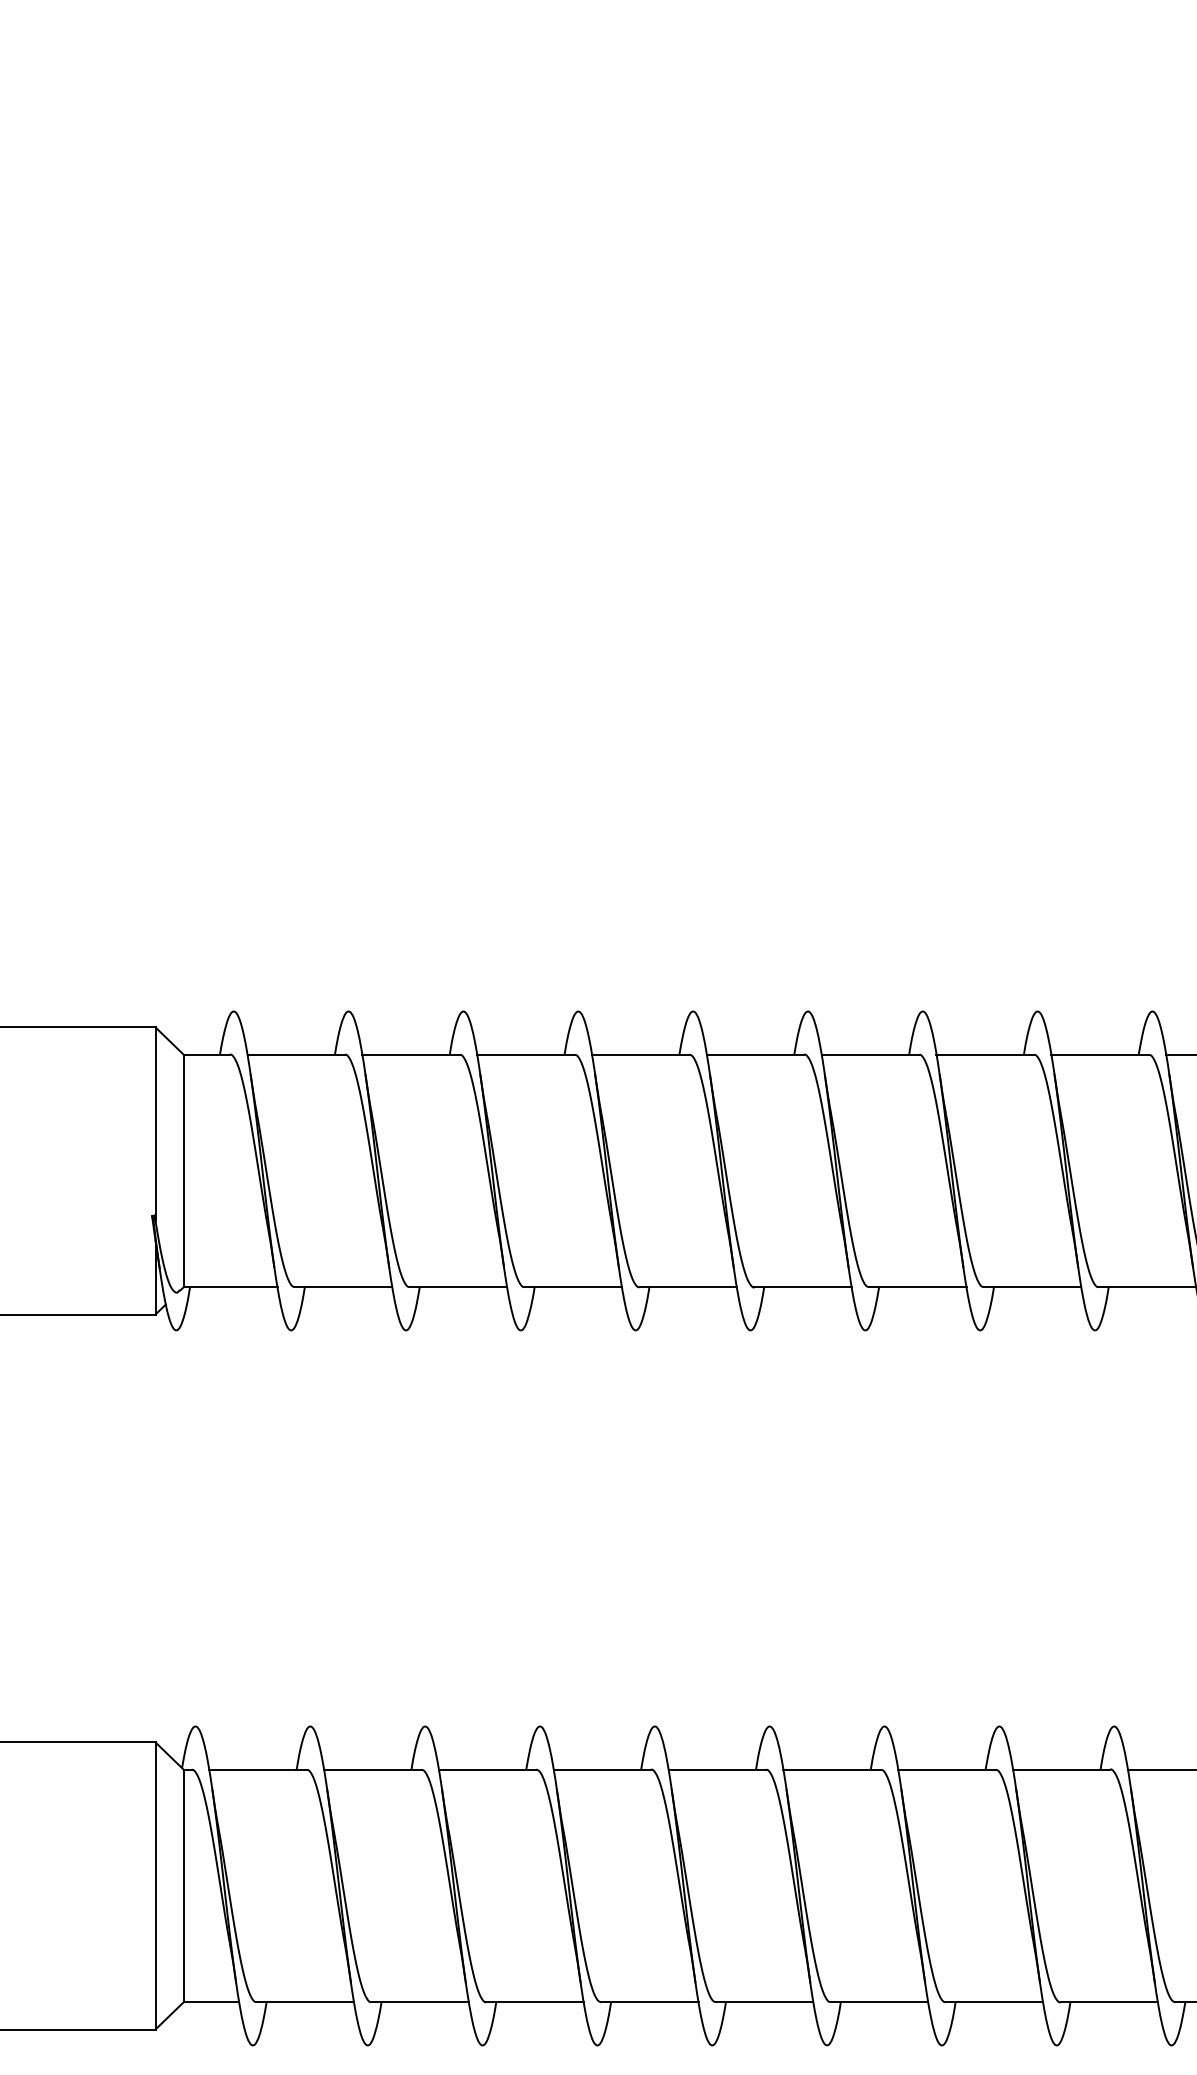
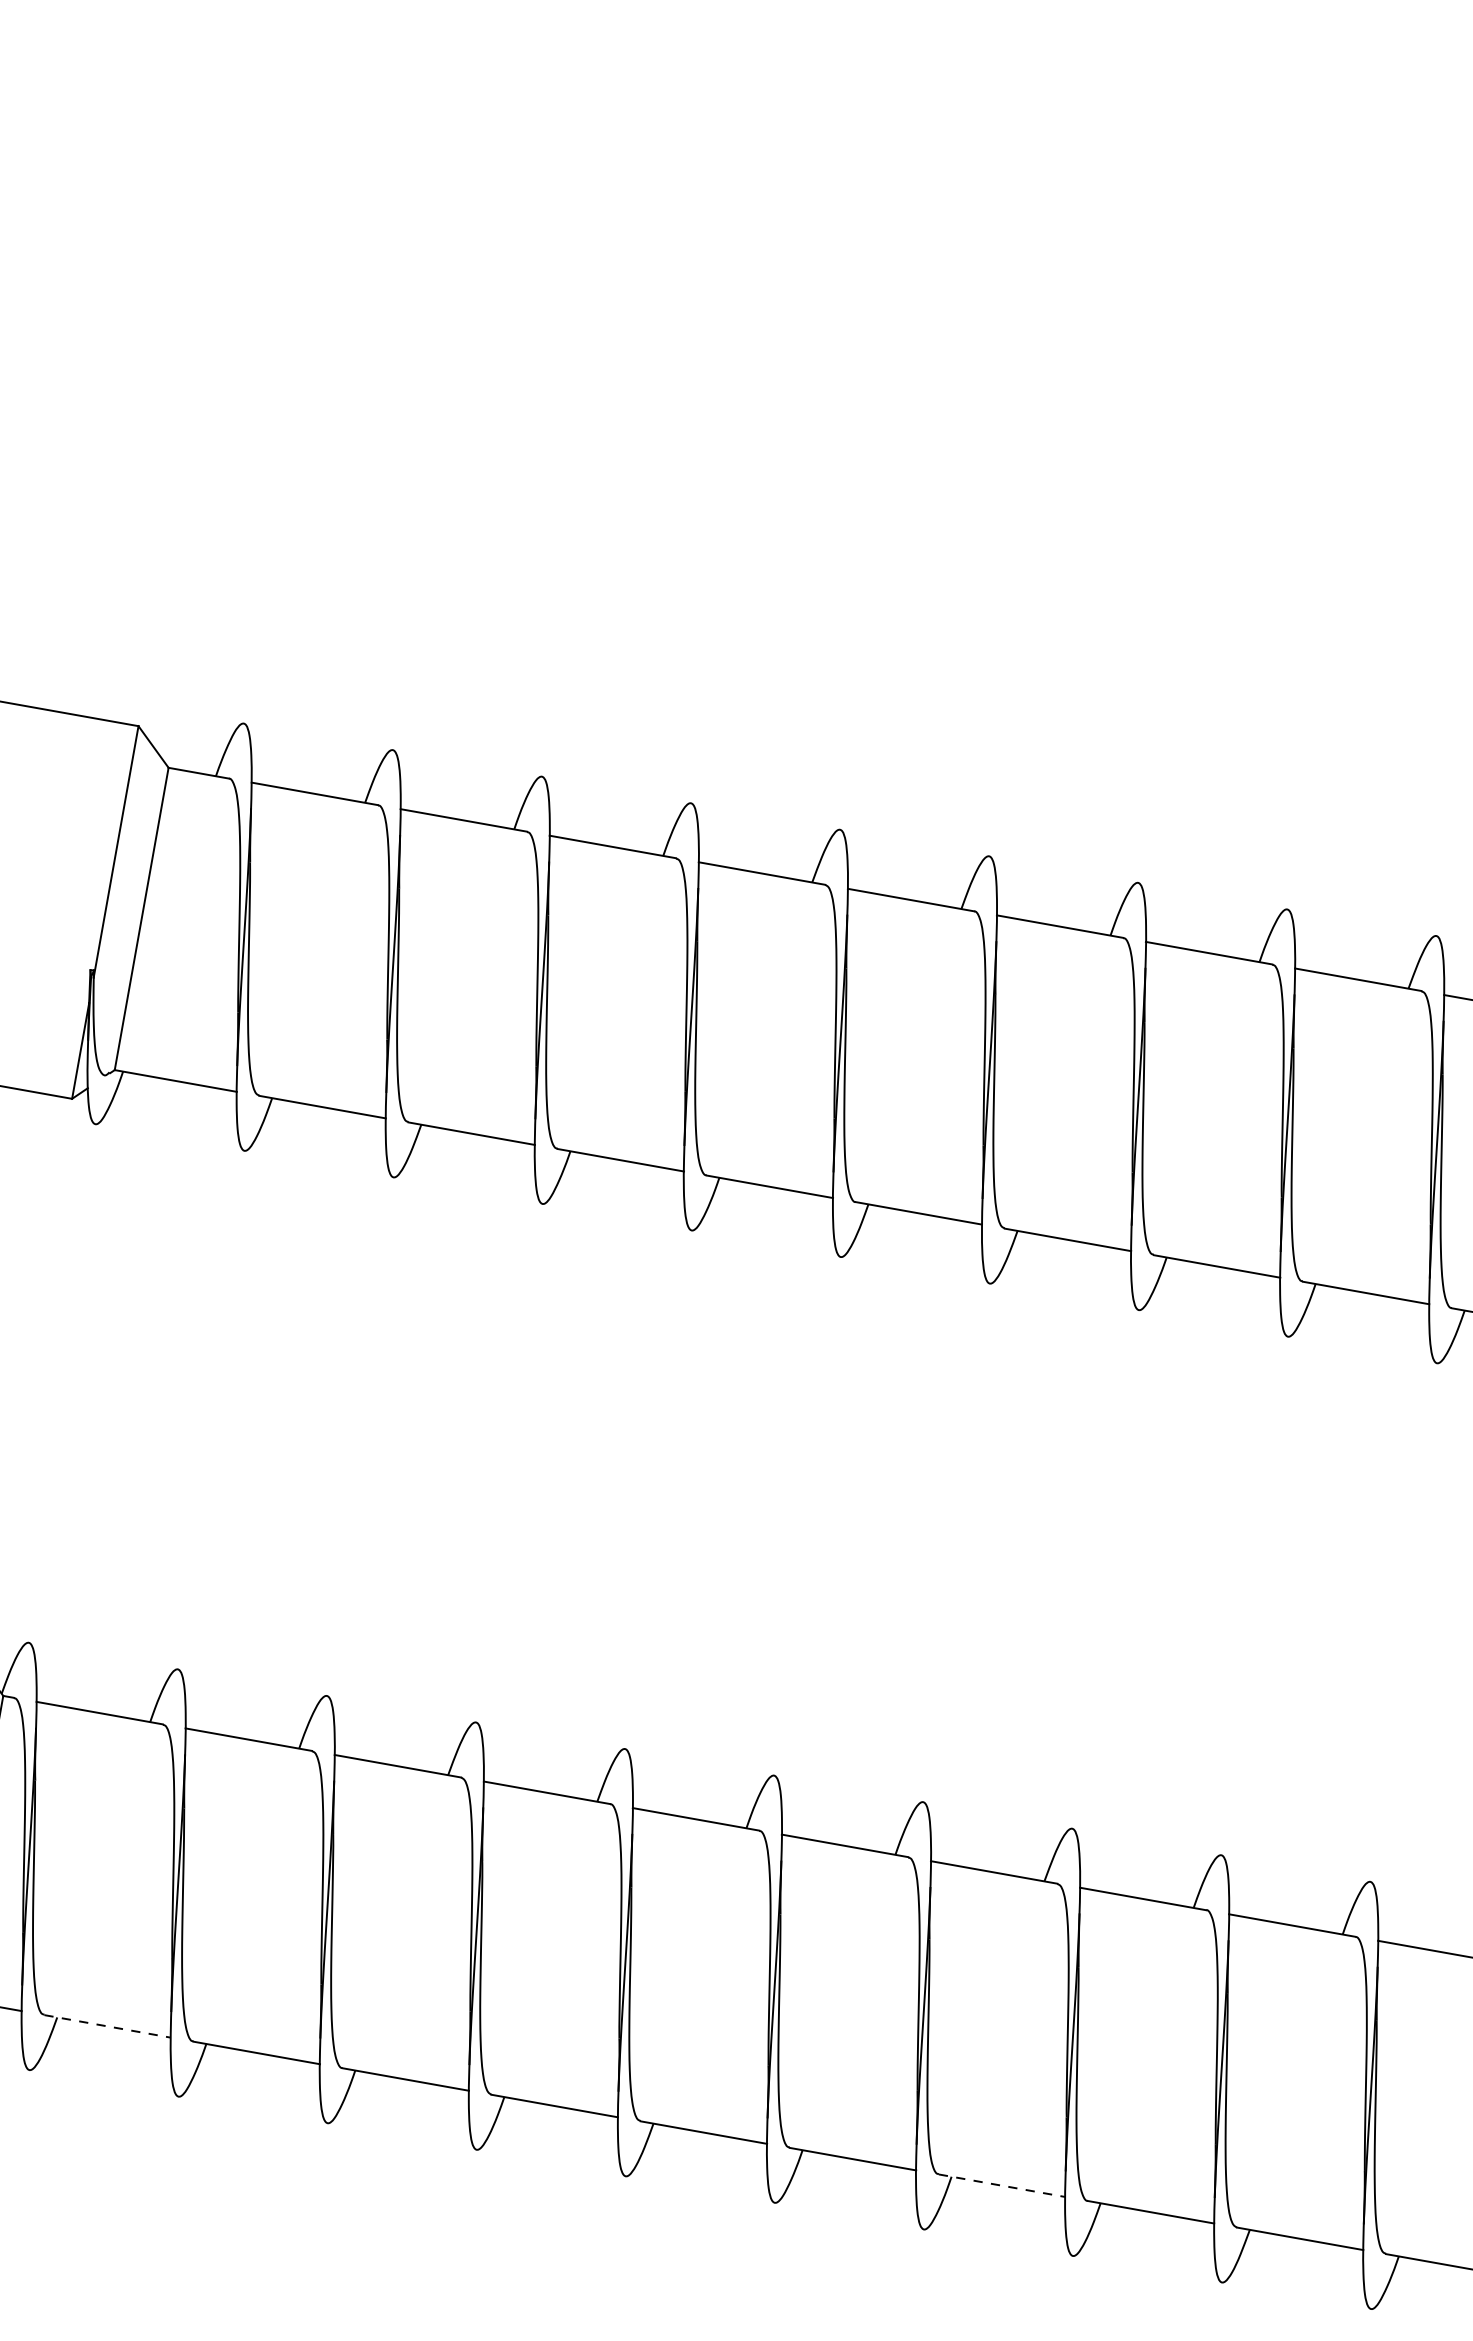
line: (305, 2002) -> (107, 2026), solid -> dashed
line: (994, 2002) -> (1002, 2185), solid -> dashed

